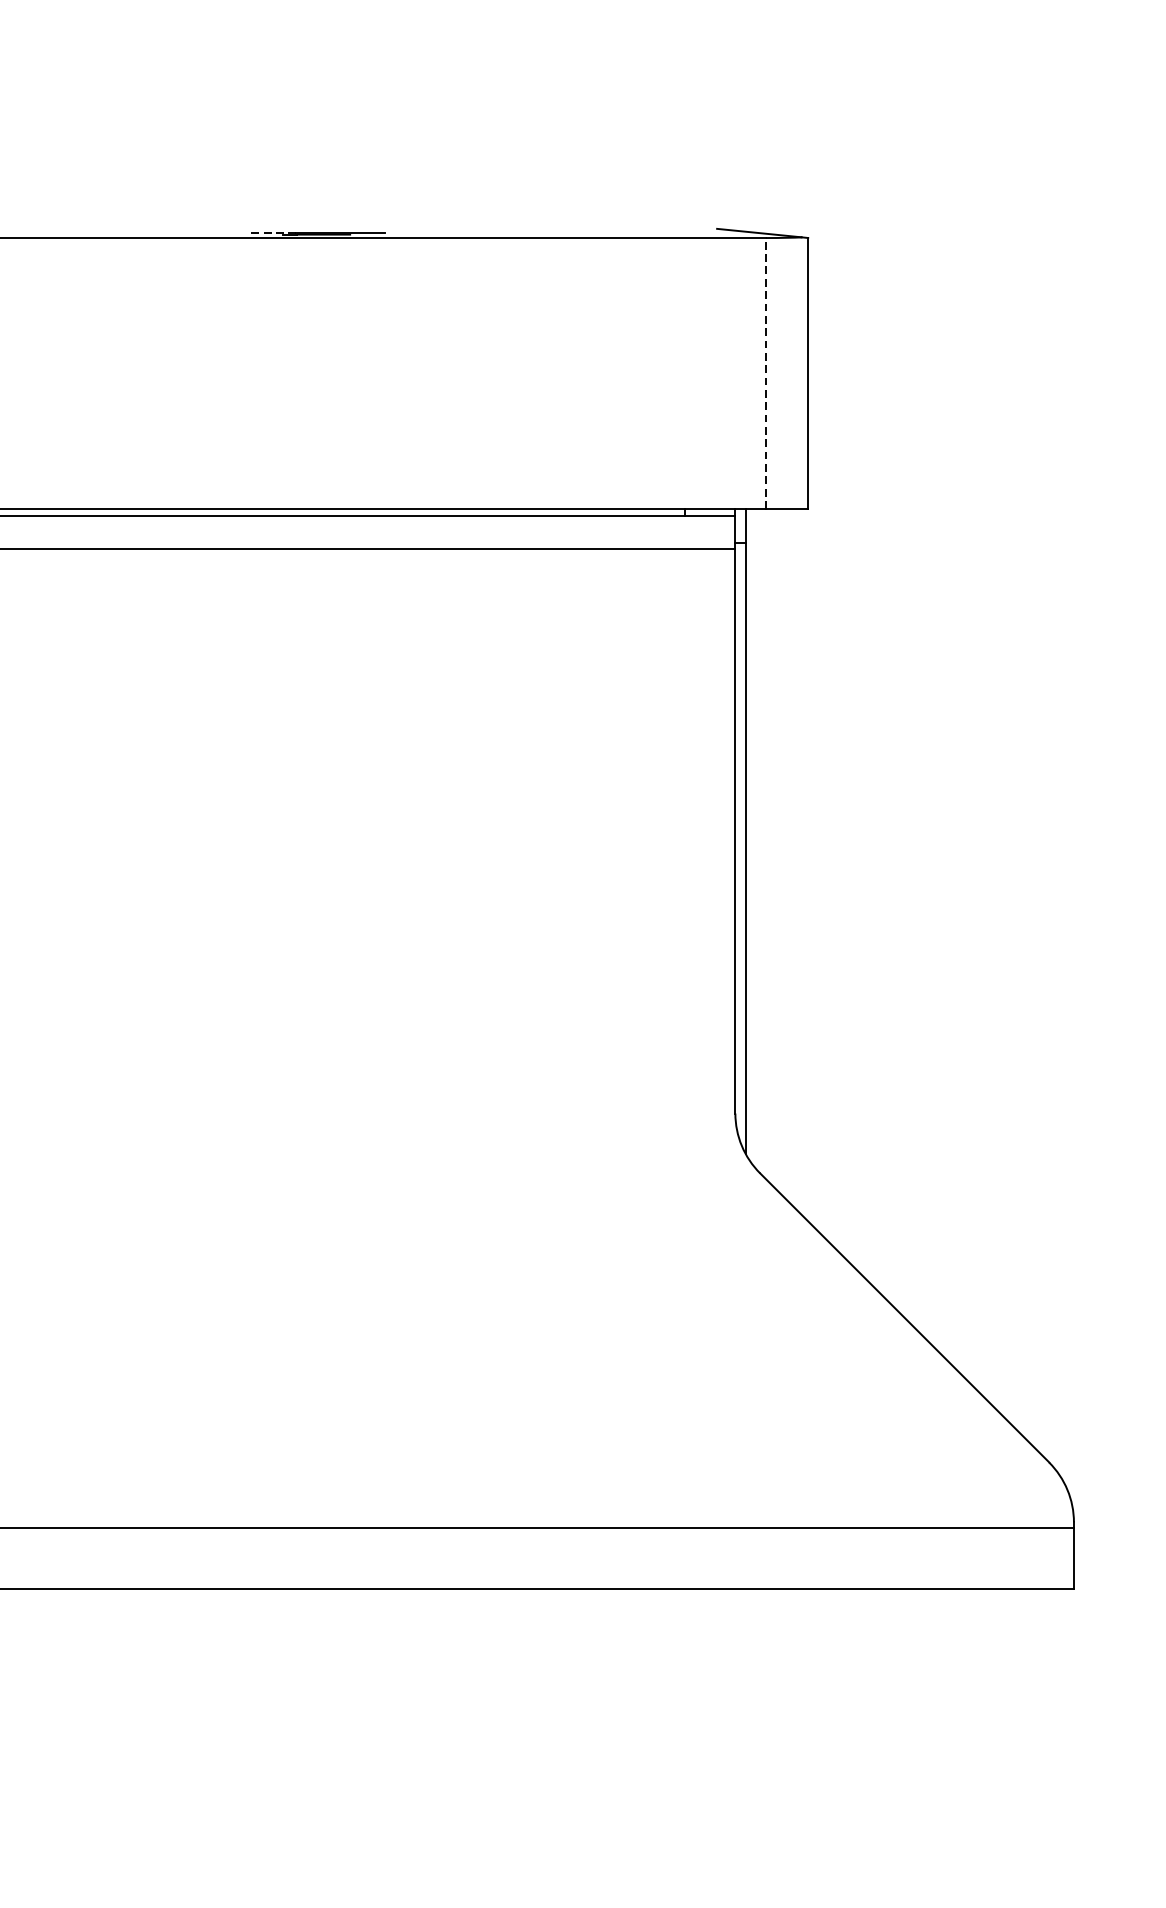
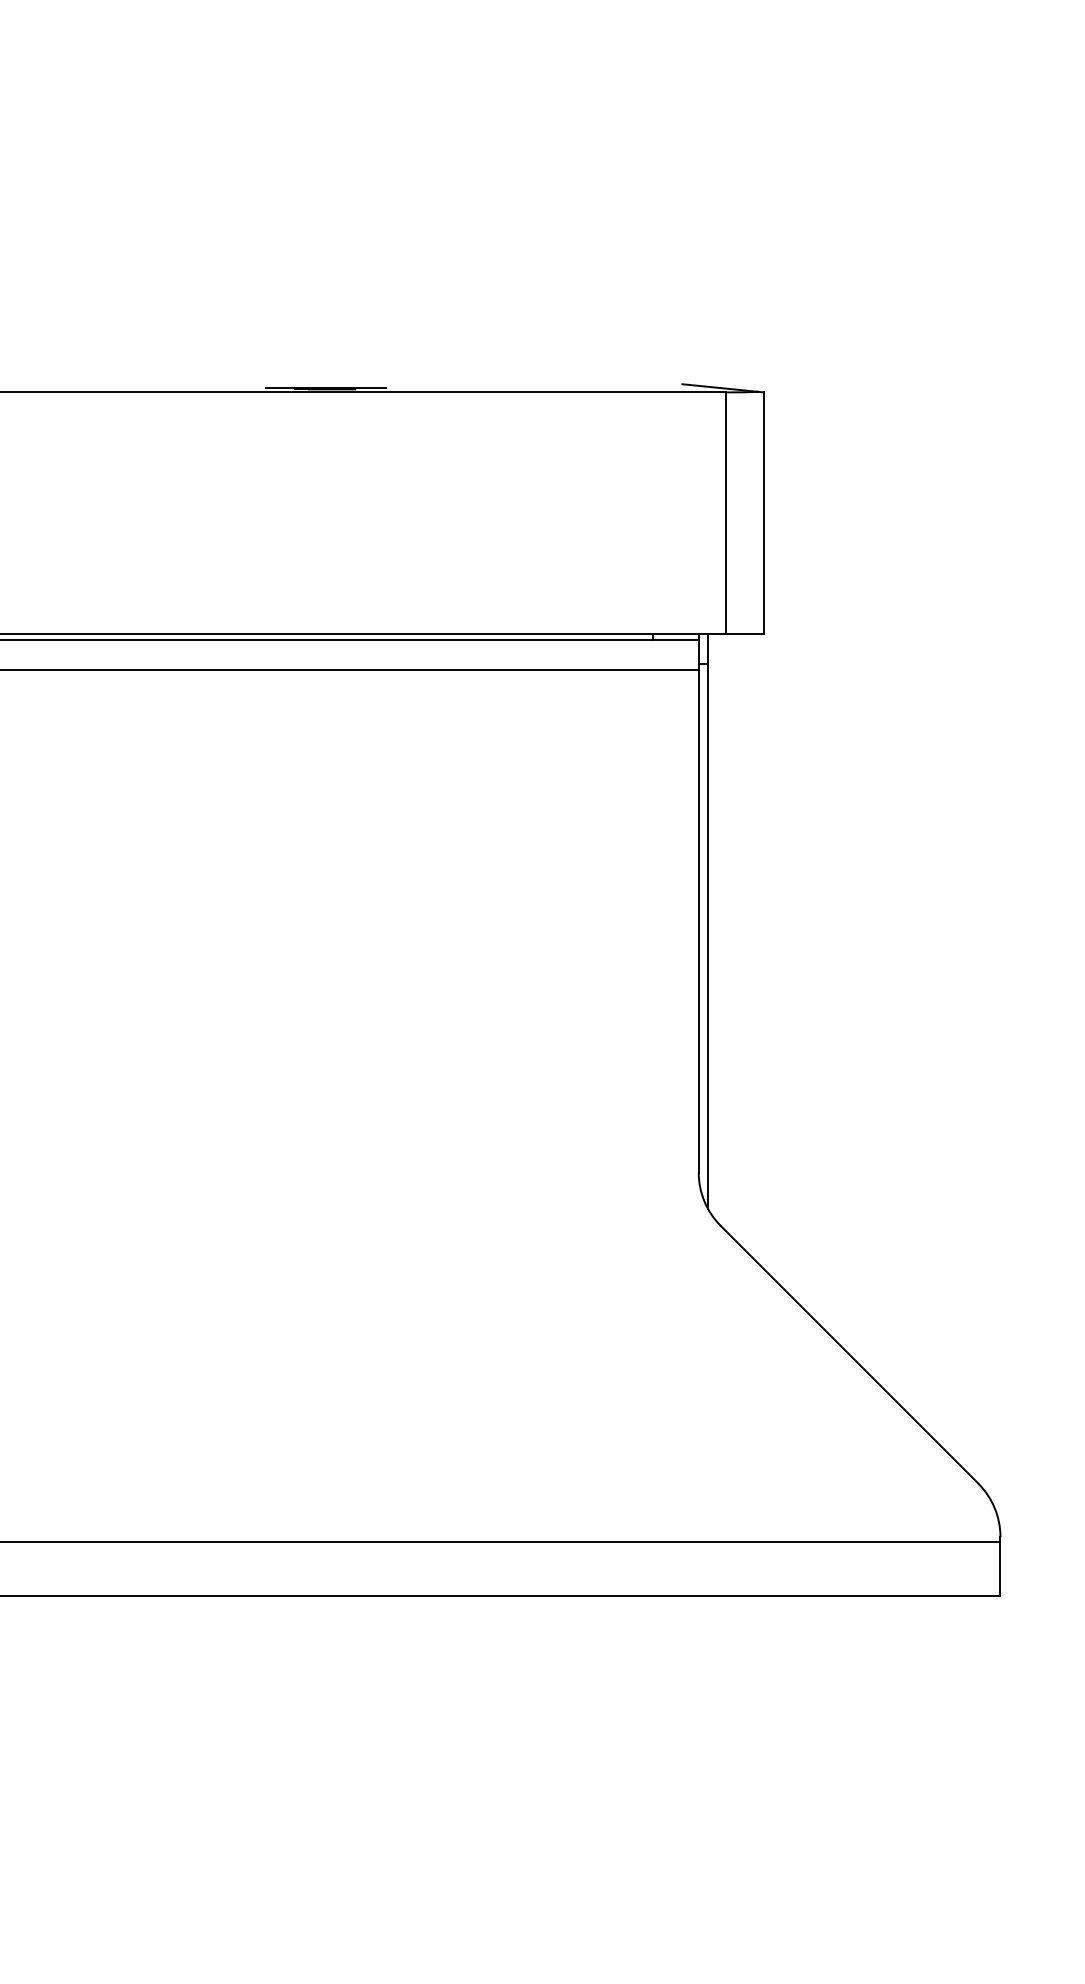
line: (272, 232) -> (286, 387), dashed -> solid
line: (765, 373) -> (725, 513), dashed -> solid

